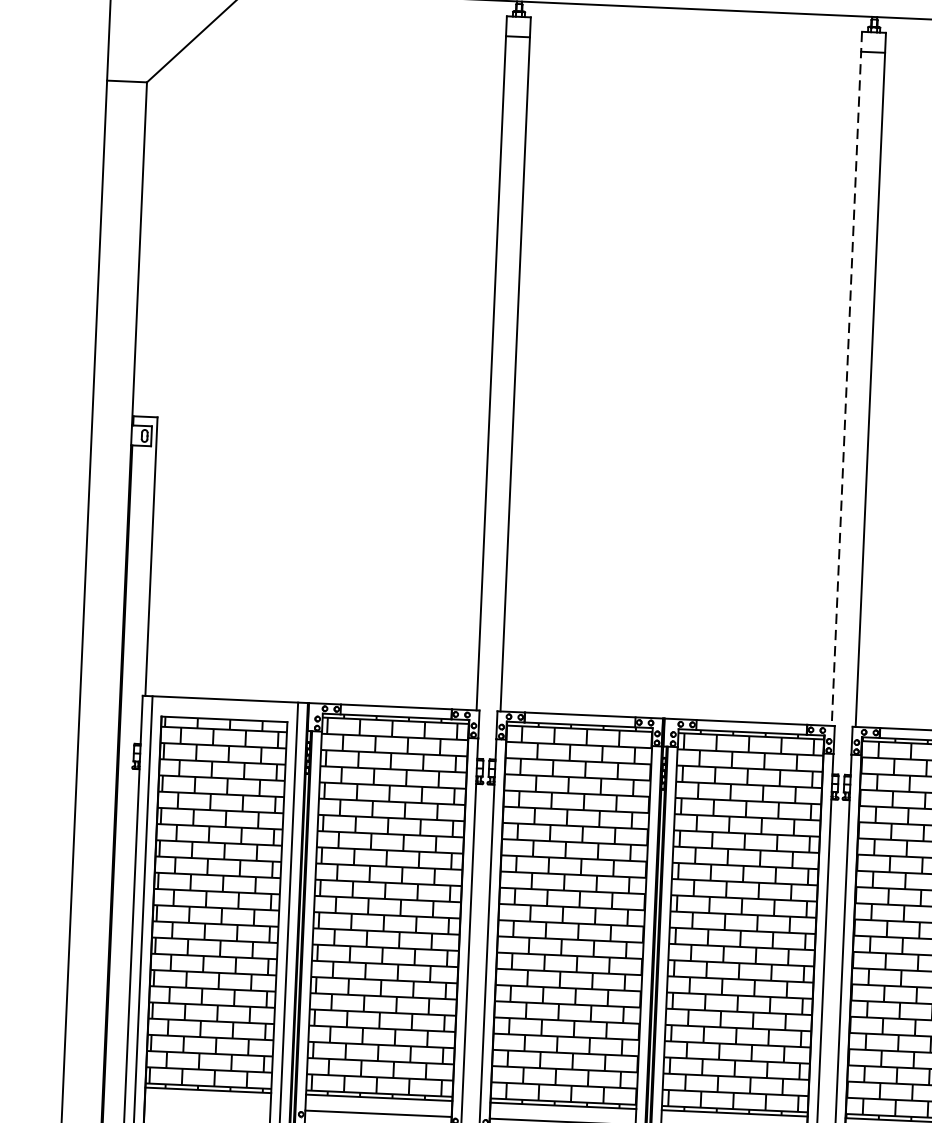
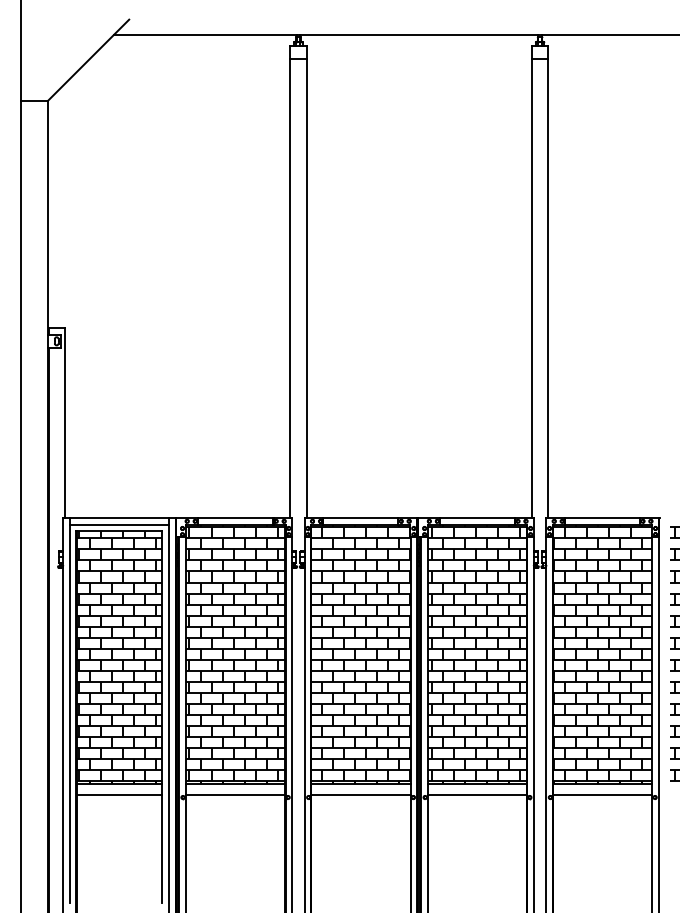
line: (846, 379) -> (531, 282), dashed -> solid
line: (223, 709) -> (118, 524), added
line: (207, 1105) -> (119, 794), added

